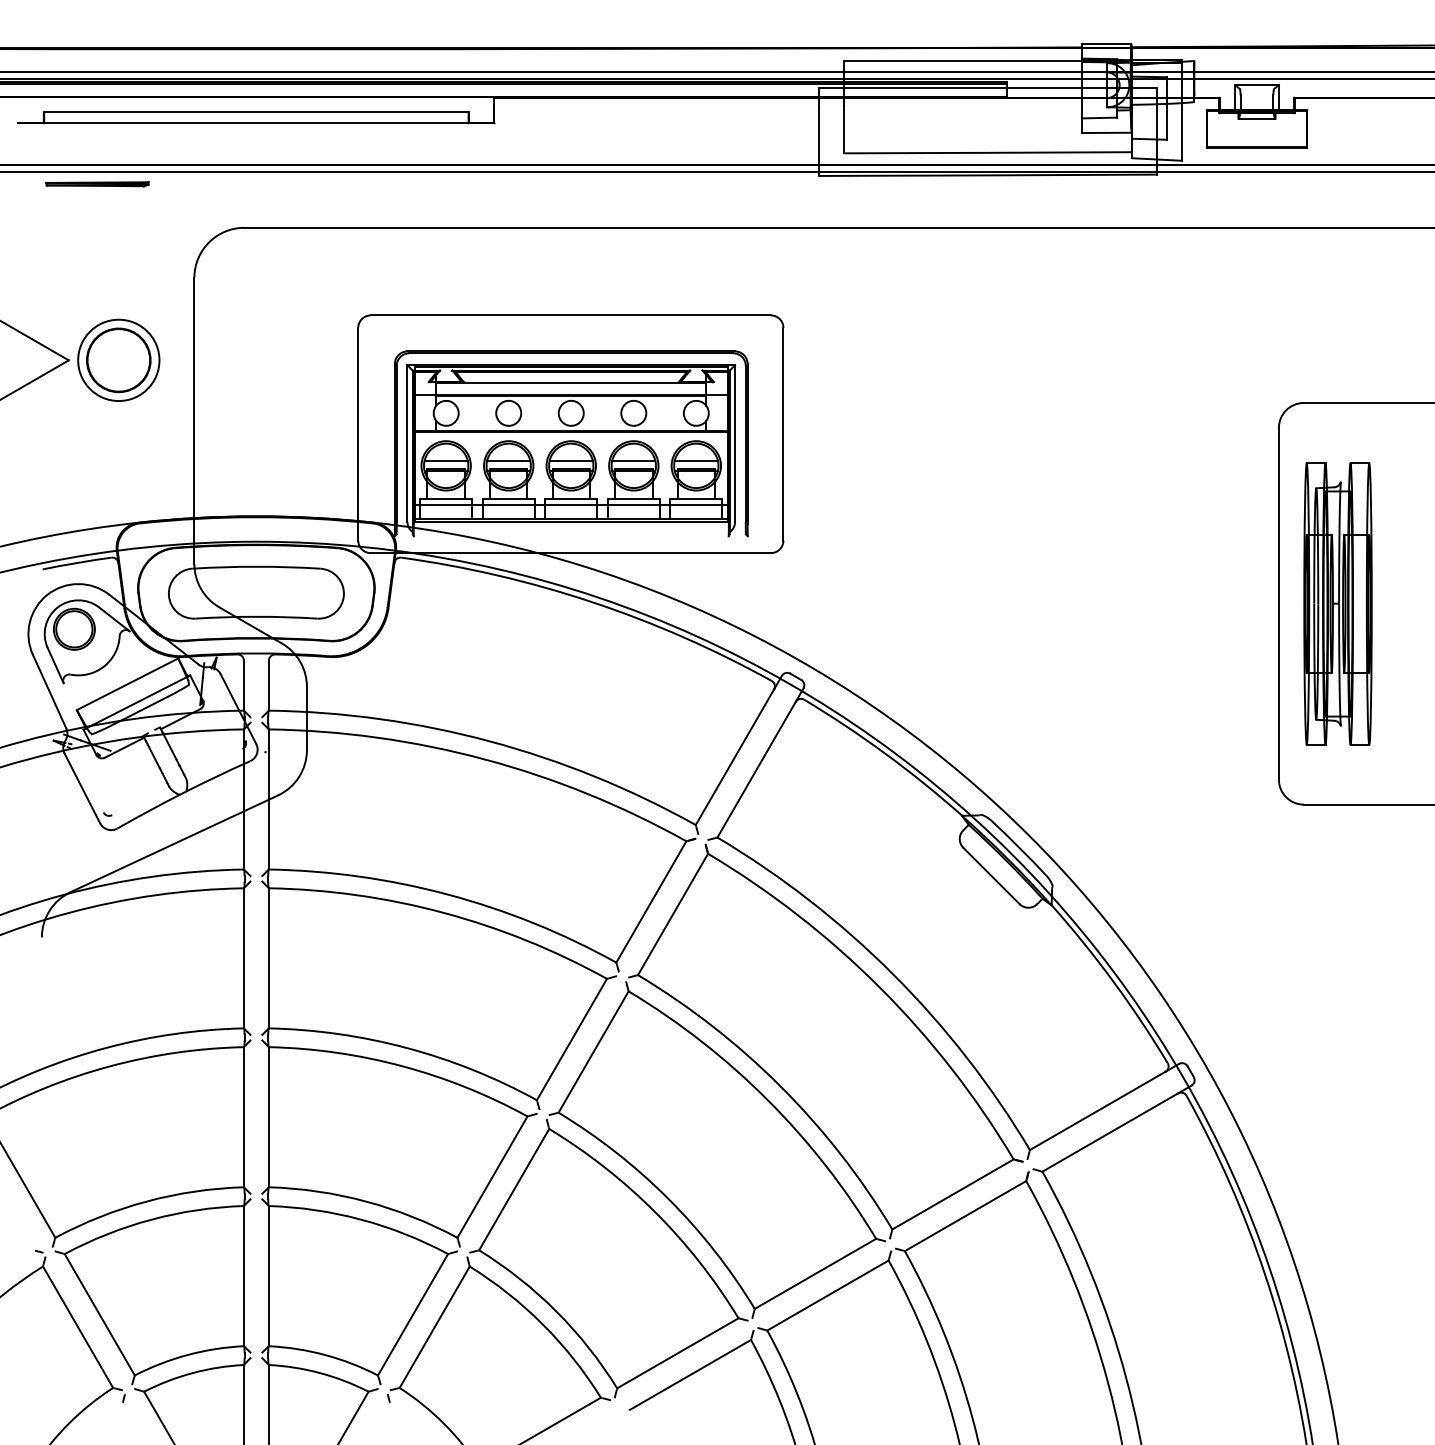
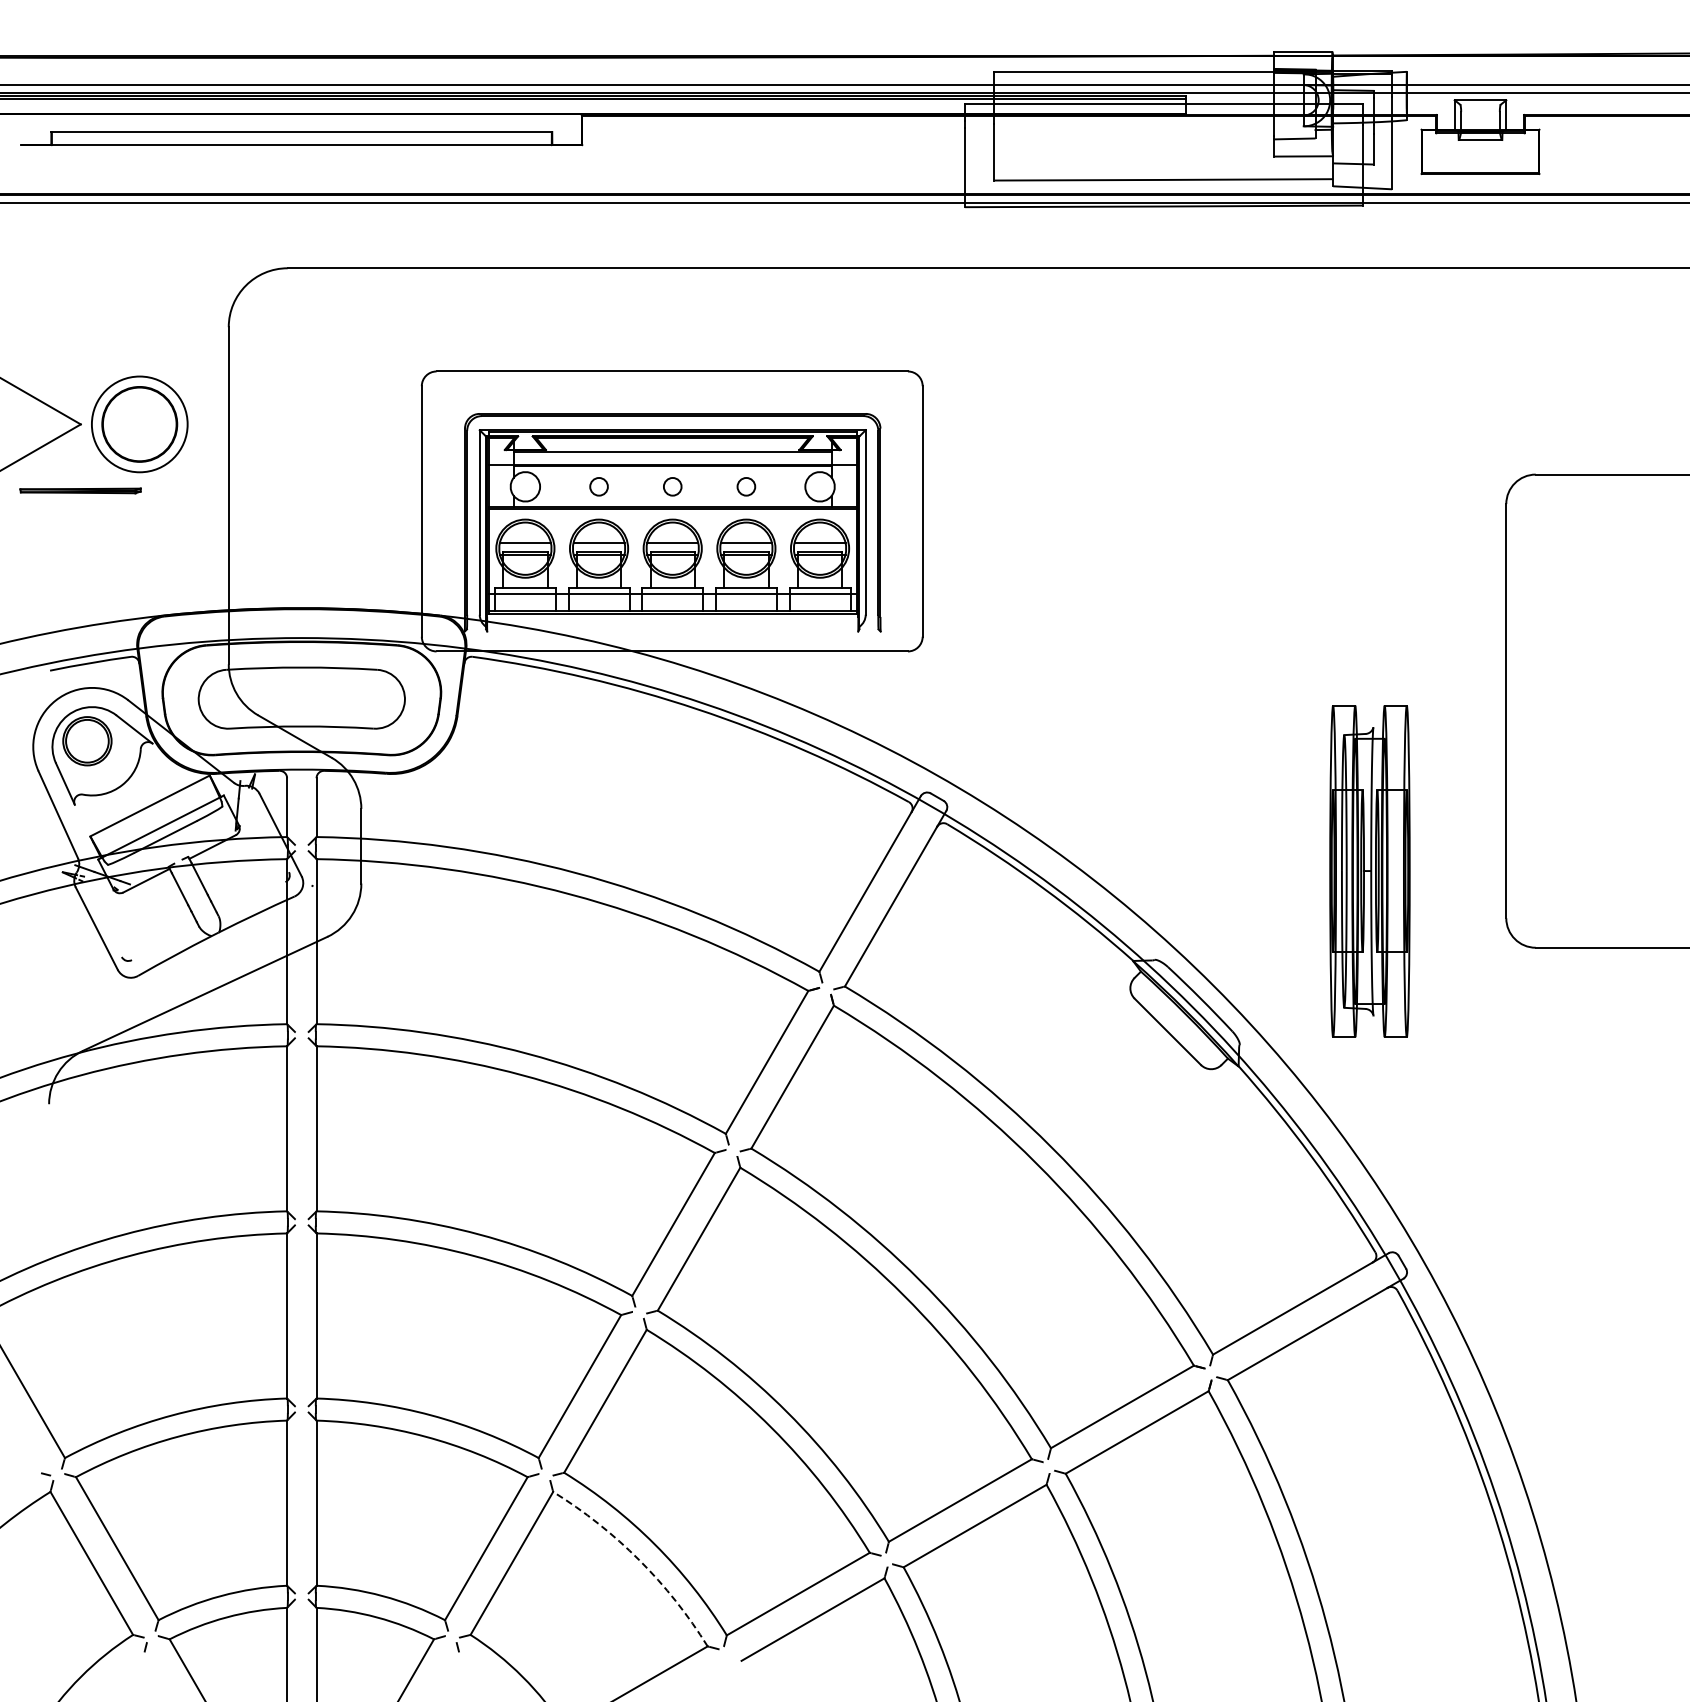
part: (97, 183) -> (80, 490), moved
circle: (508, 413) -> (598, 486), size x0.6
circle: (571, 413) -> (672, 486), size x0.6
circle: (633, 413) -> (746, 486), size x0.6
part: (1337, 604) -> (1369, 871), moved
arc: (543, 1324) -> (639, 1560), solid -> dashed

